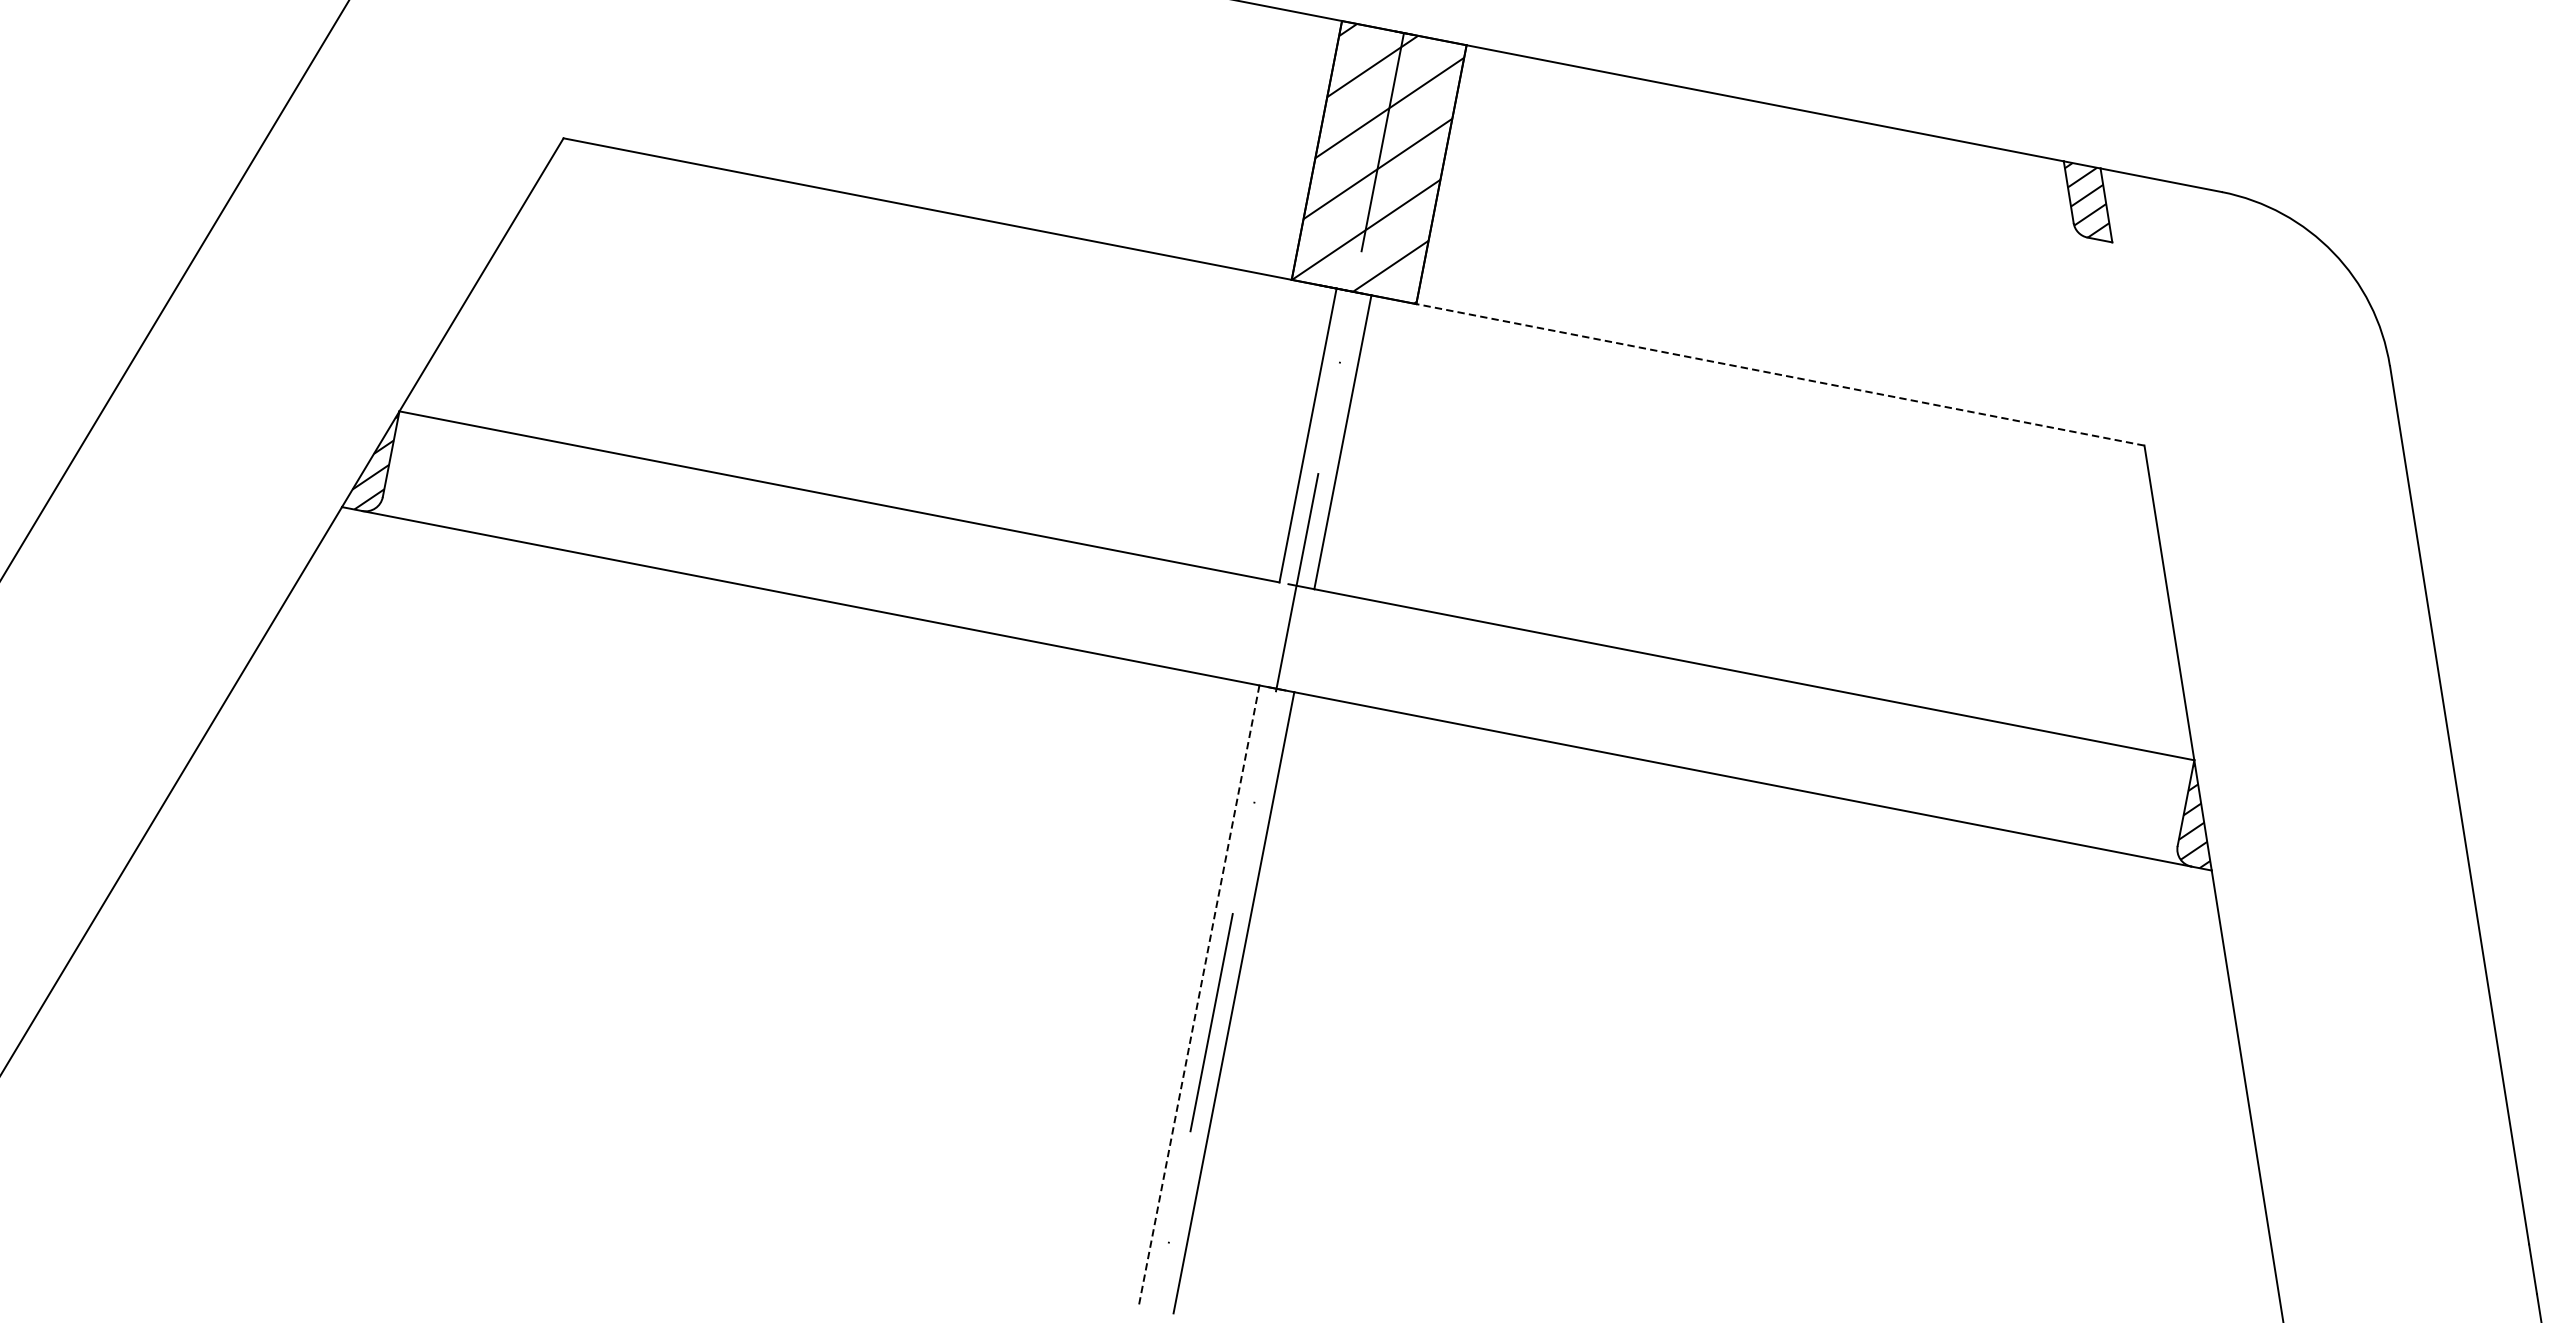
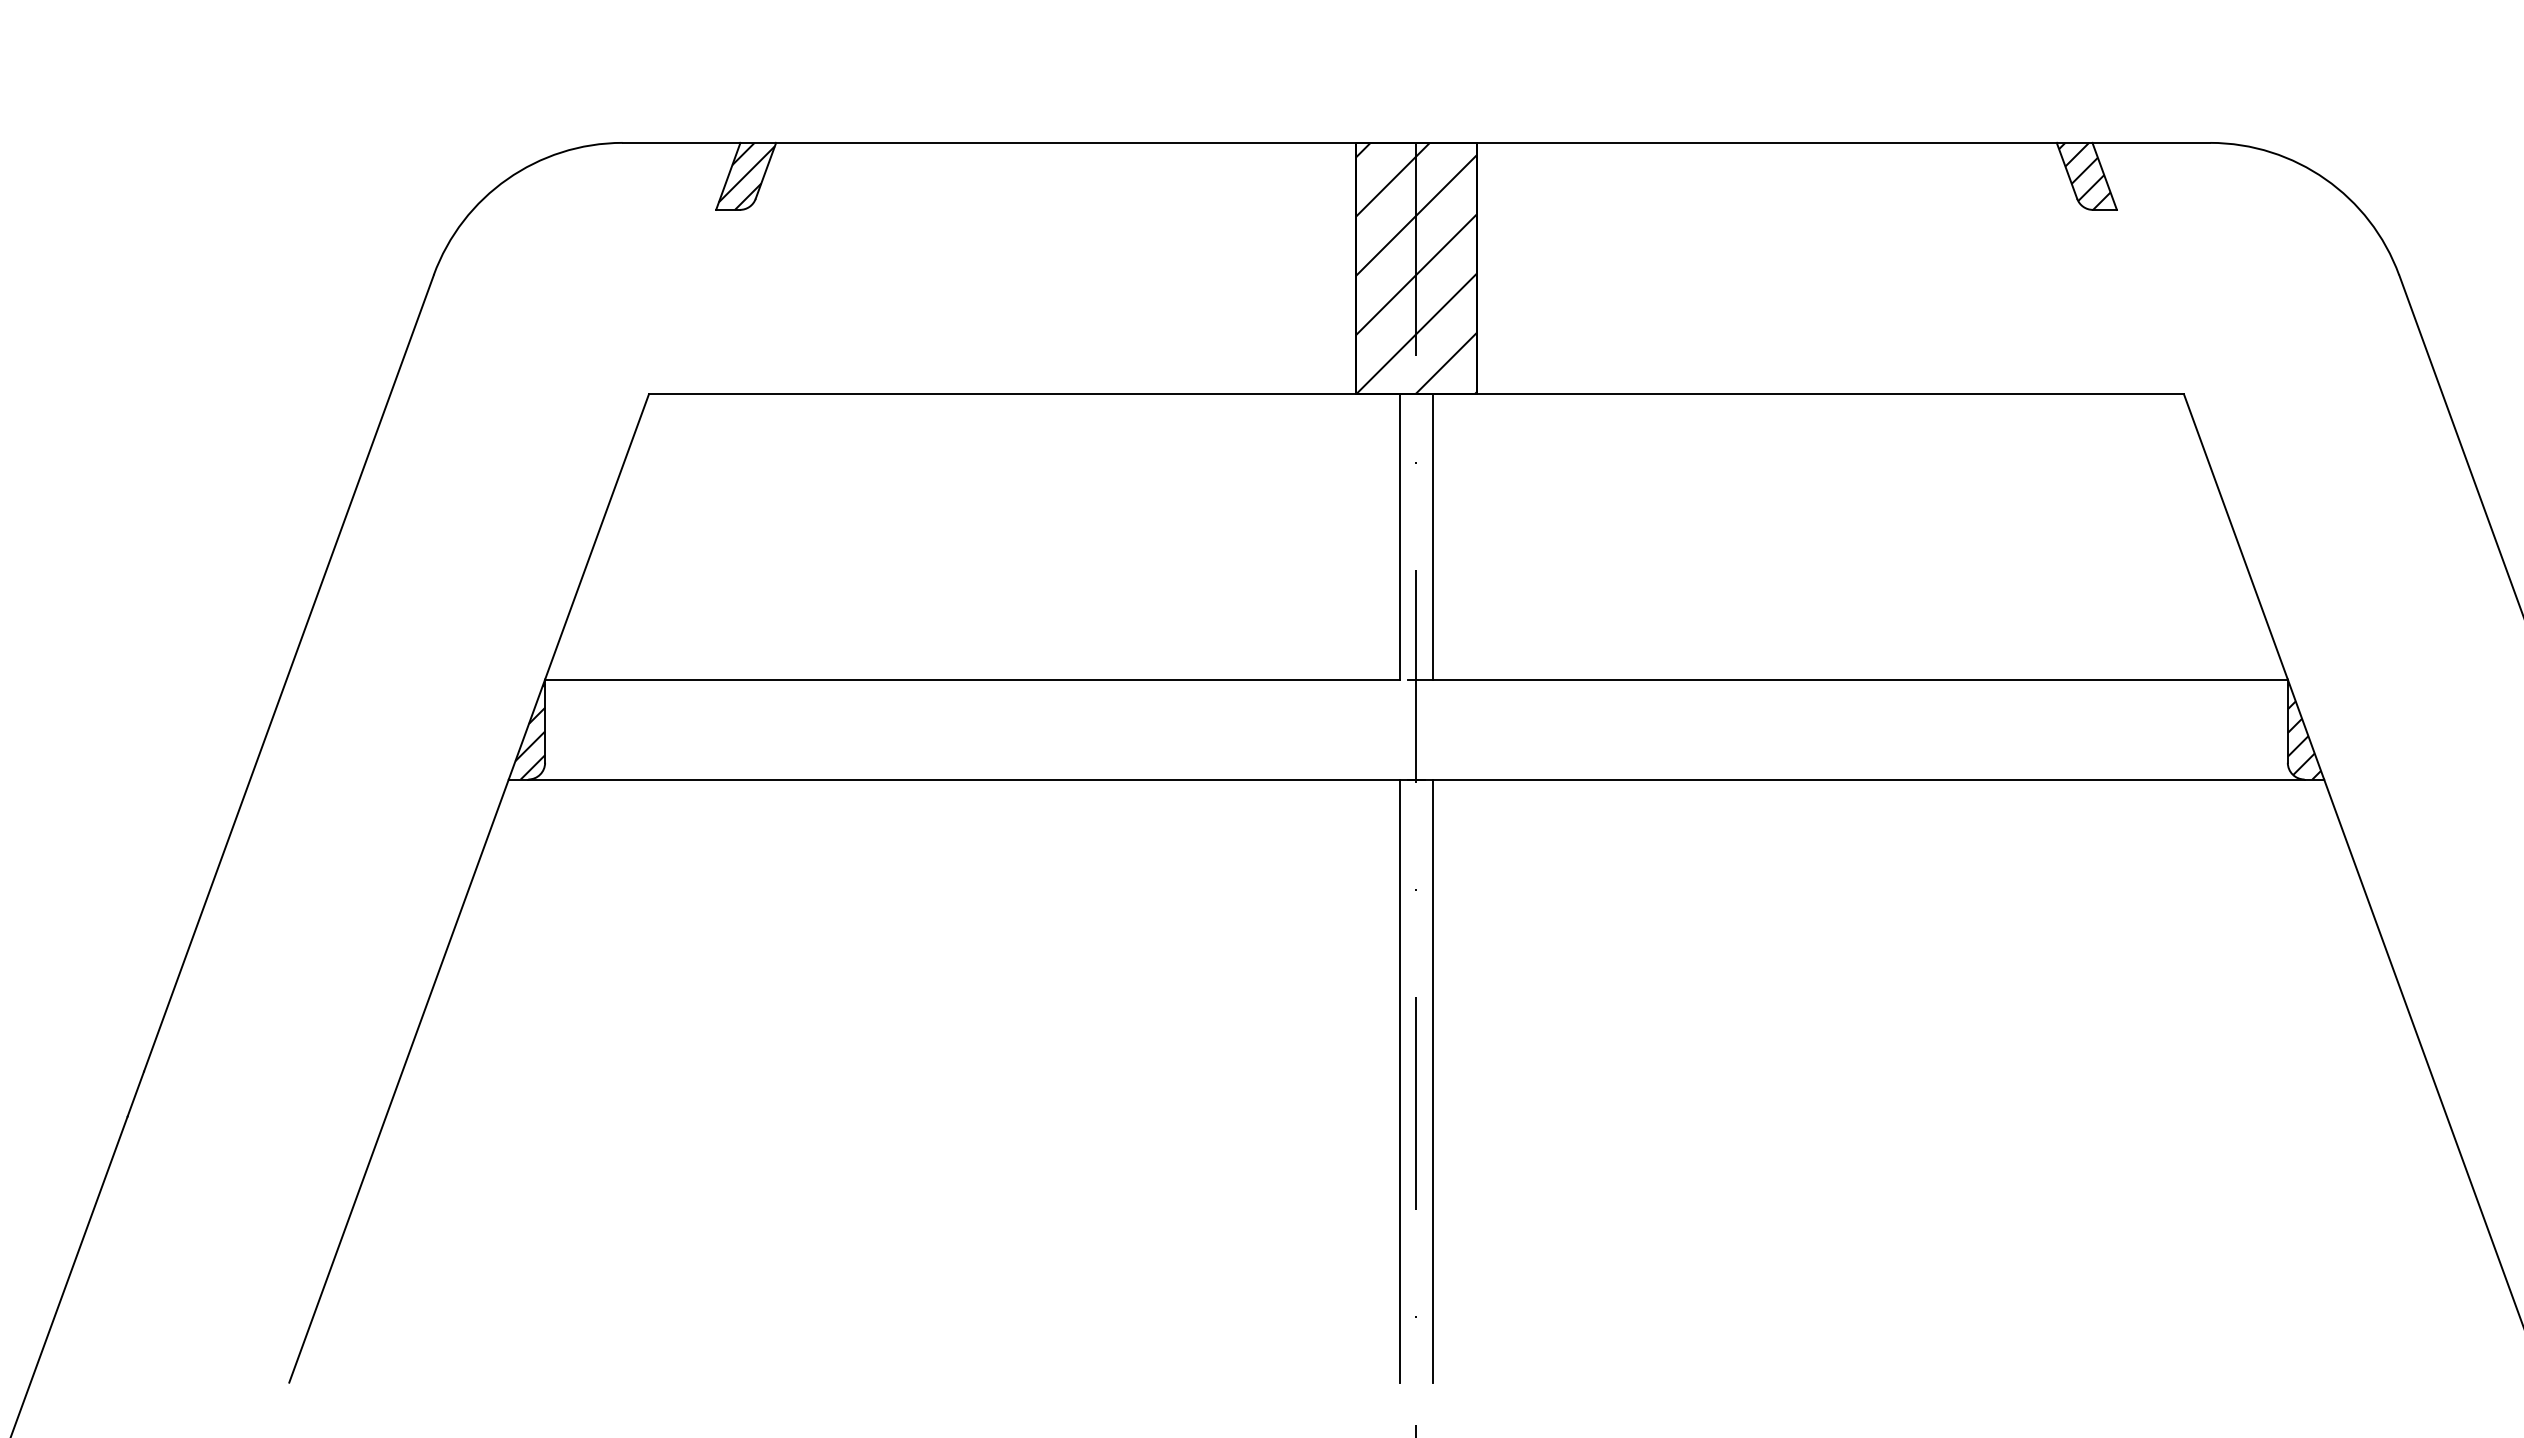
line: (1779, 374) -> (1829, 394), dashed -> solid
line: (1198, 996) -> (1399, 1081), dashed -> solid

